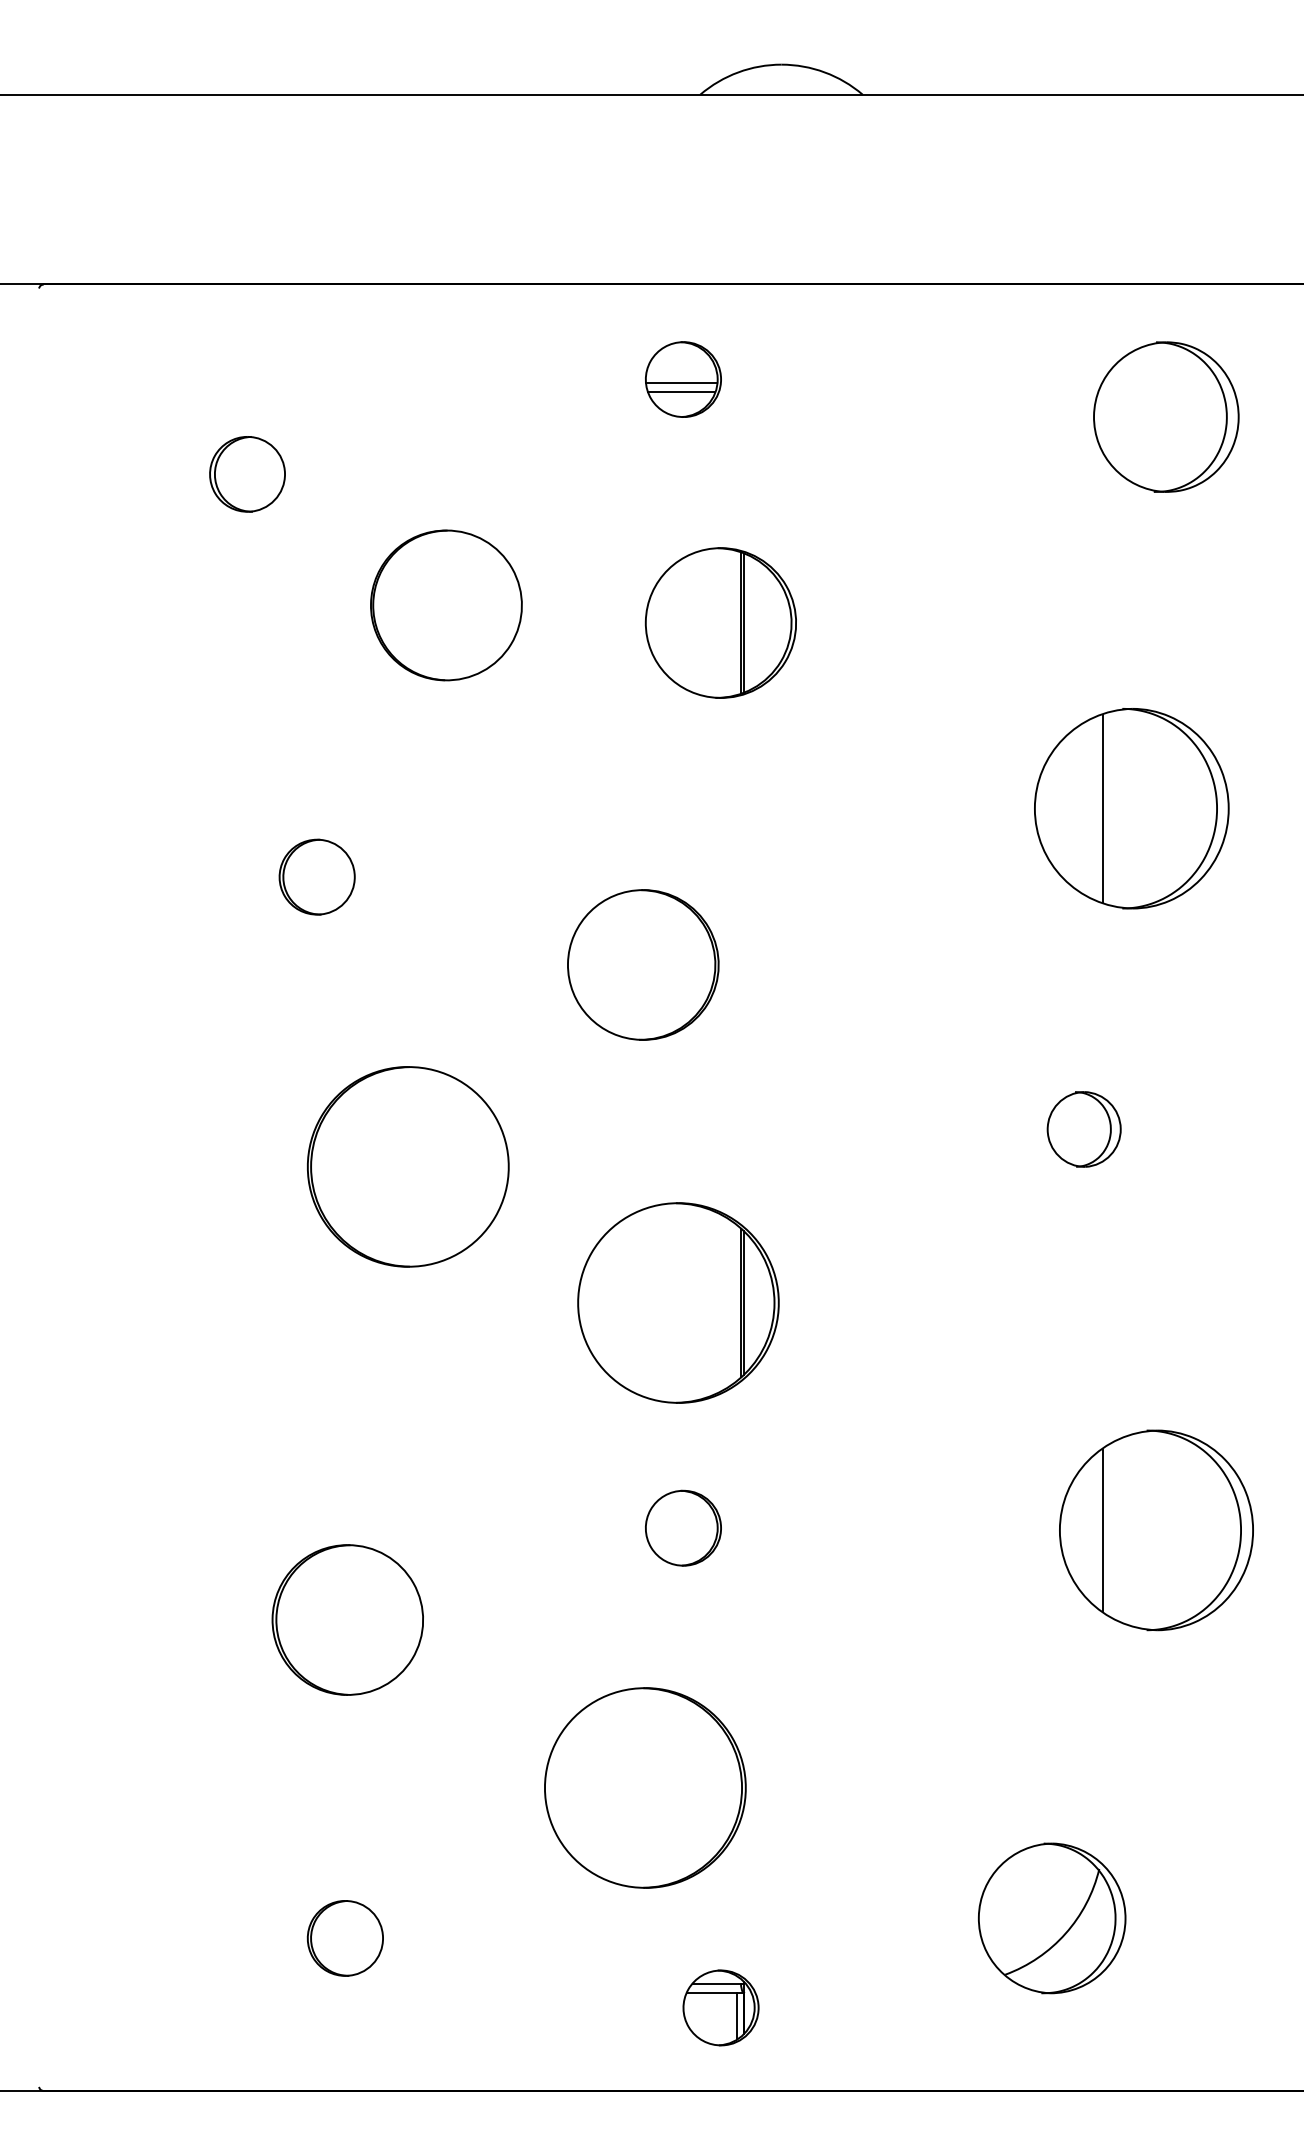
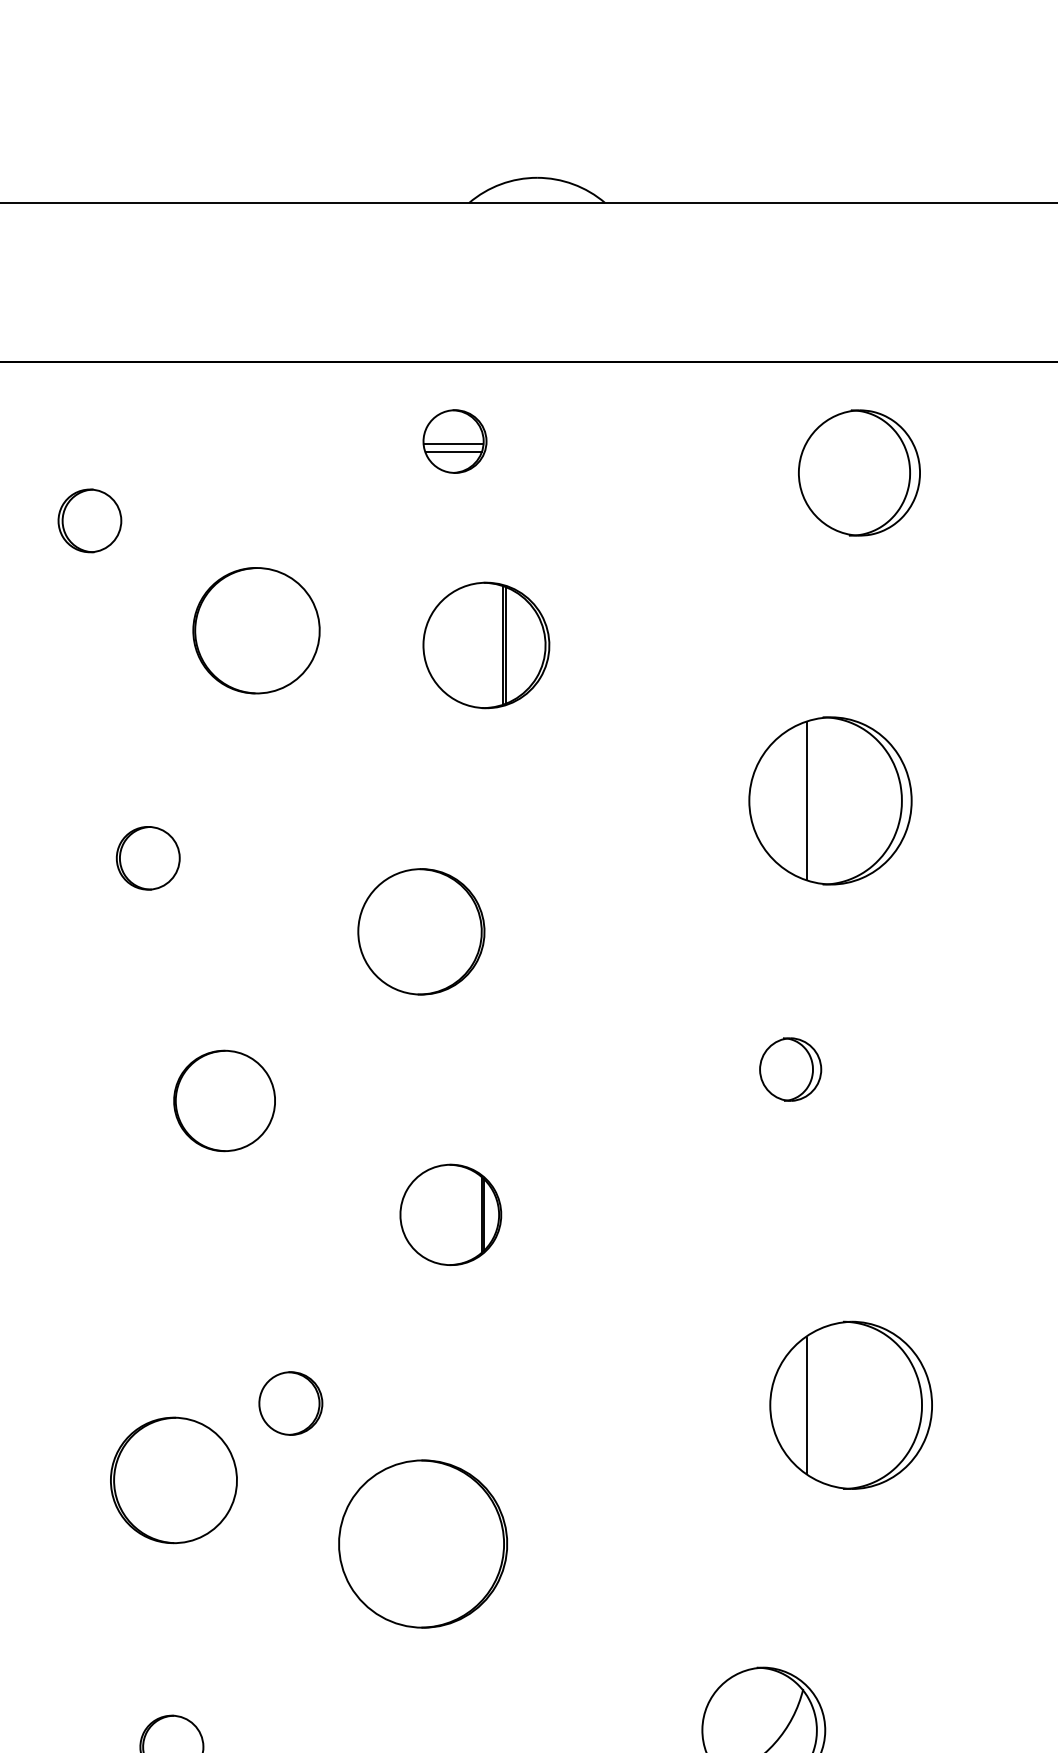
part: (408, 1166) -> (224, 1100), size x0.6
part: (678, 1302) -> (450, 1214), size x0.6
part: (683, 1527) -> (290, 1402), moved
part: (645, 1787) -> (423, 1543), moved

